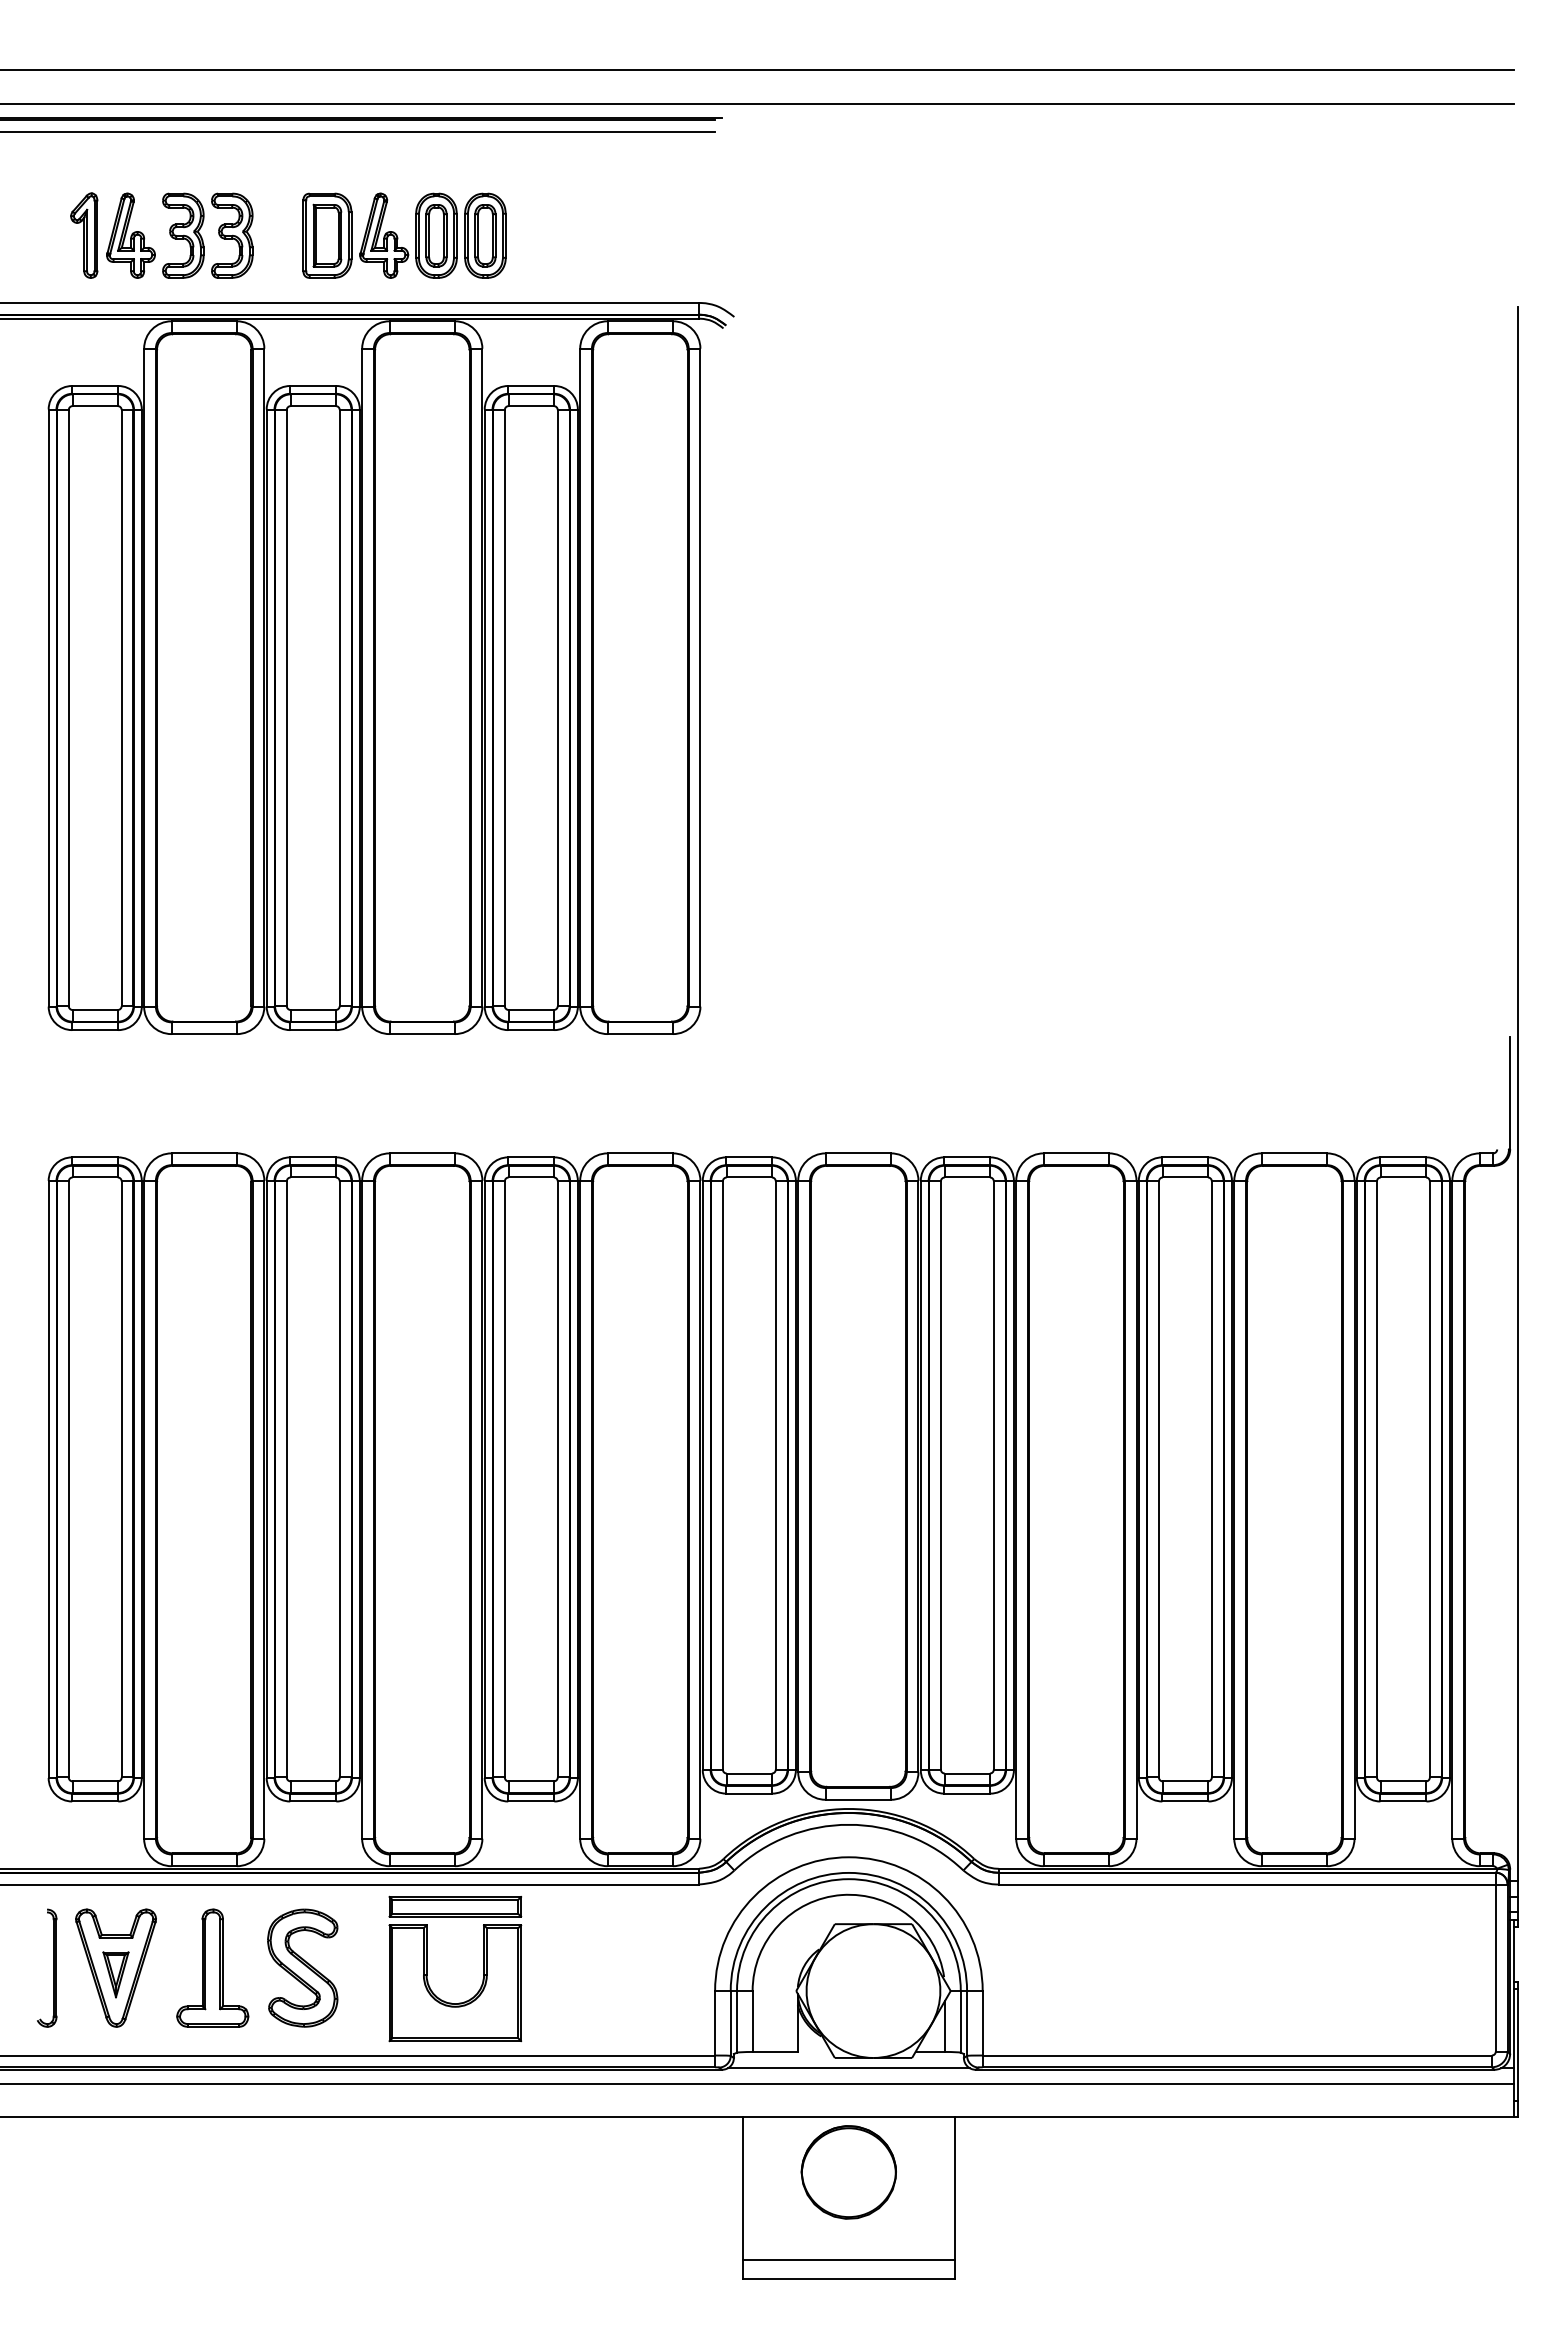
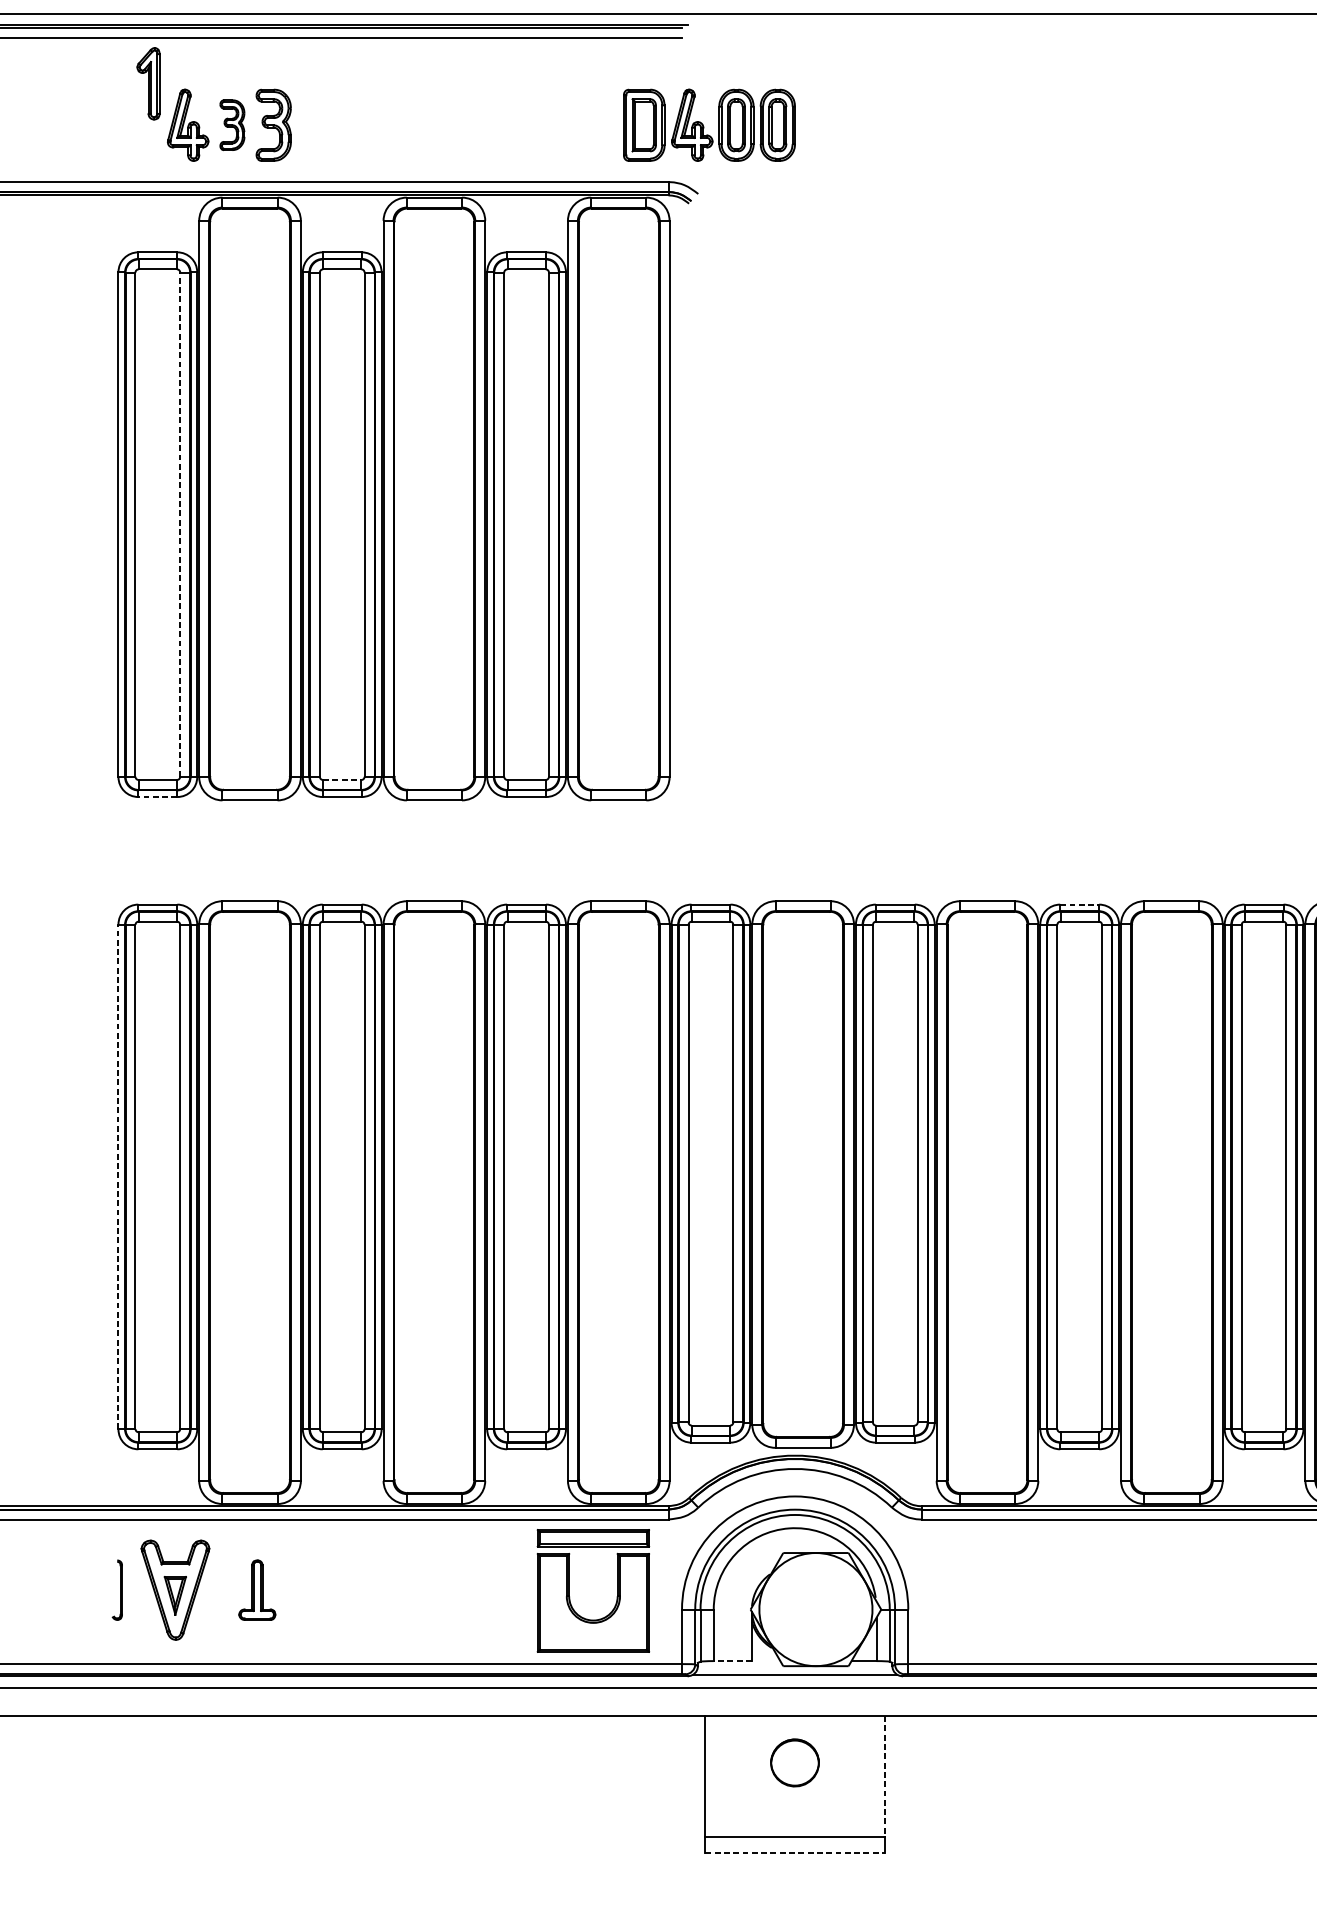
part: (84, 235) -> (148, 83), moved
part: (183, 235) -> (232, 125), size x0.7
part: (398, 237) -> (704, 126), moved
line: (121, 707) -> (180, 524), solid -> dashed
line: (313, 1010) -> (342, 780), solid -> dashed
line: (94, 1030) -> (157, 797), solid -> dashed
line: (1185, 1157) -> (1079, 904), solid -> dashed
line: (48, 1479) -> (118, 1177), solid -> dashed
part: (47, 1967) -> (117, 1589), size x0.6
part: (212, 1967) -> (257, 1589), size x0.6
part: (302, 1967) -> (333, 1589), removed
part: (427, 1968) -> (569, 1590), moved
line: (775, 2051) -> (733, 1660), solid -> dashed
part: (848, 2172) -> (794, 1763), size x0.6
line: (955, 2188) -> (885, 1776), solid -> dashed
line: (849, 2279) -> (795, 1853), solid -> dashed

